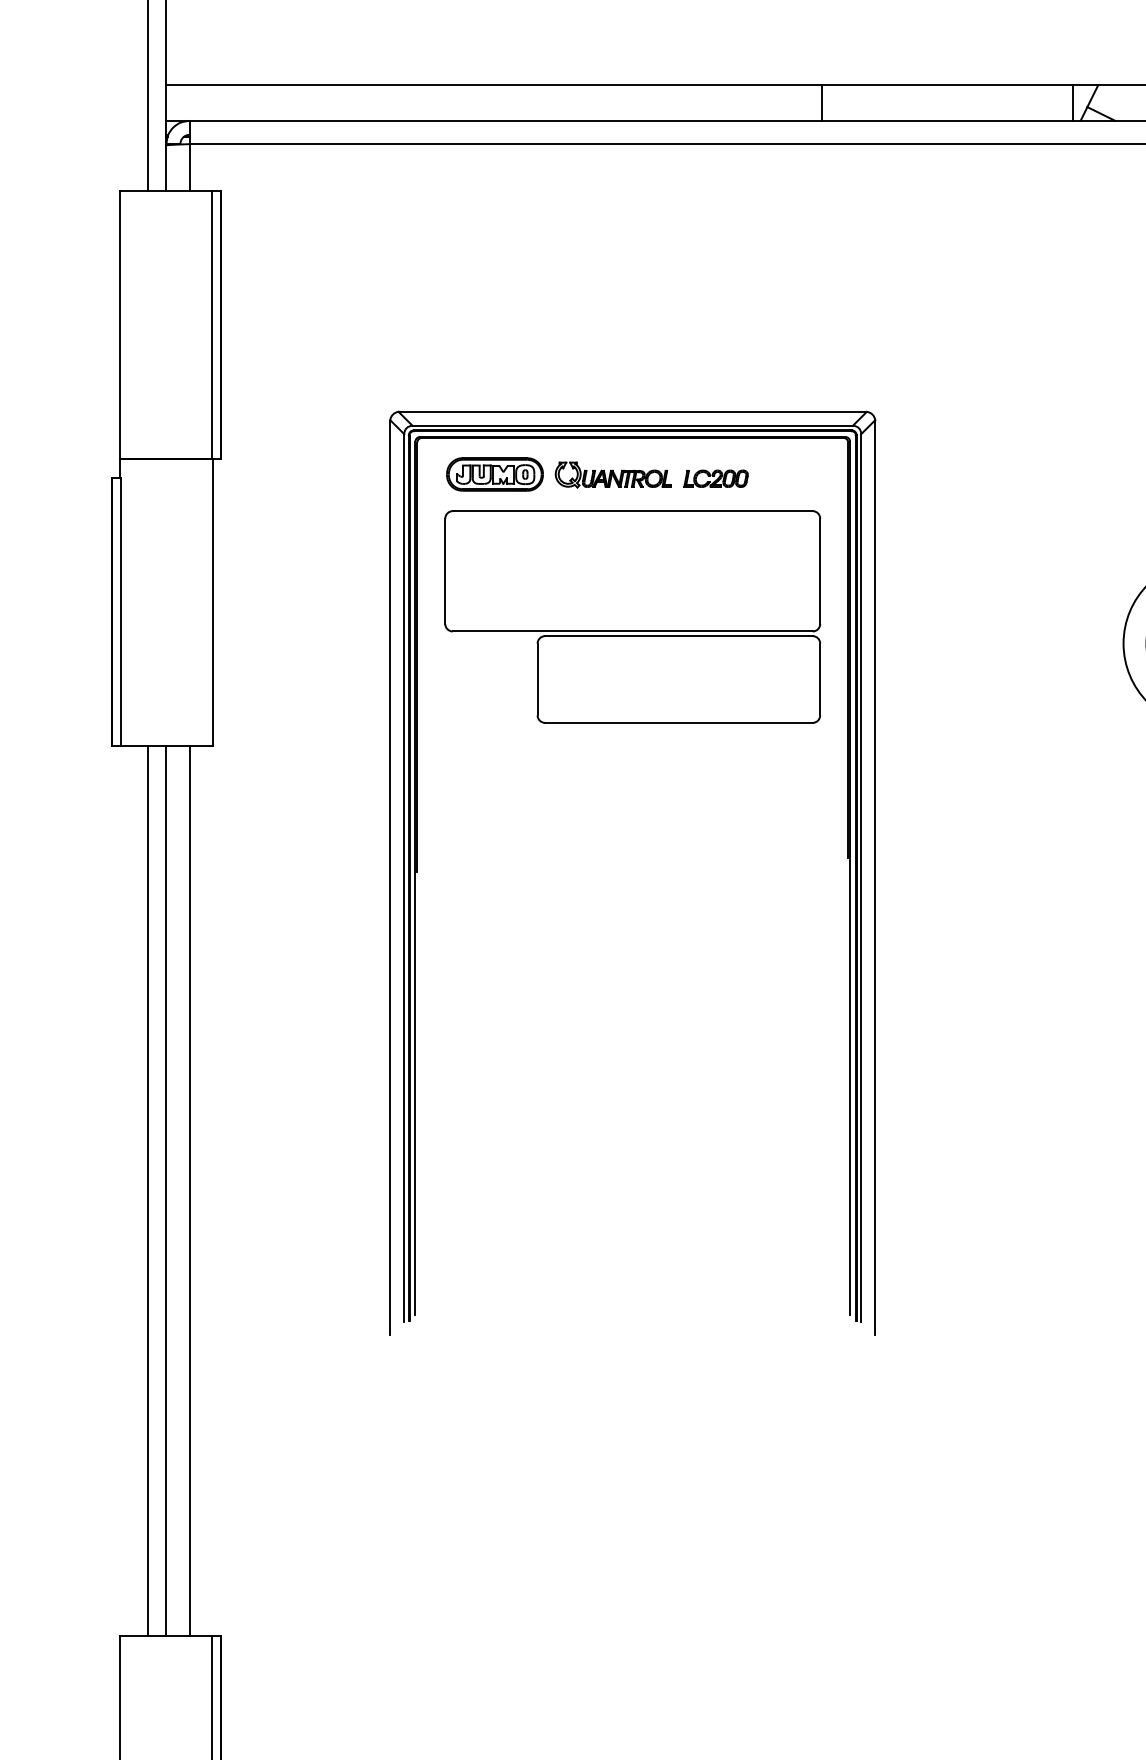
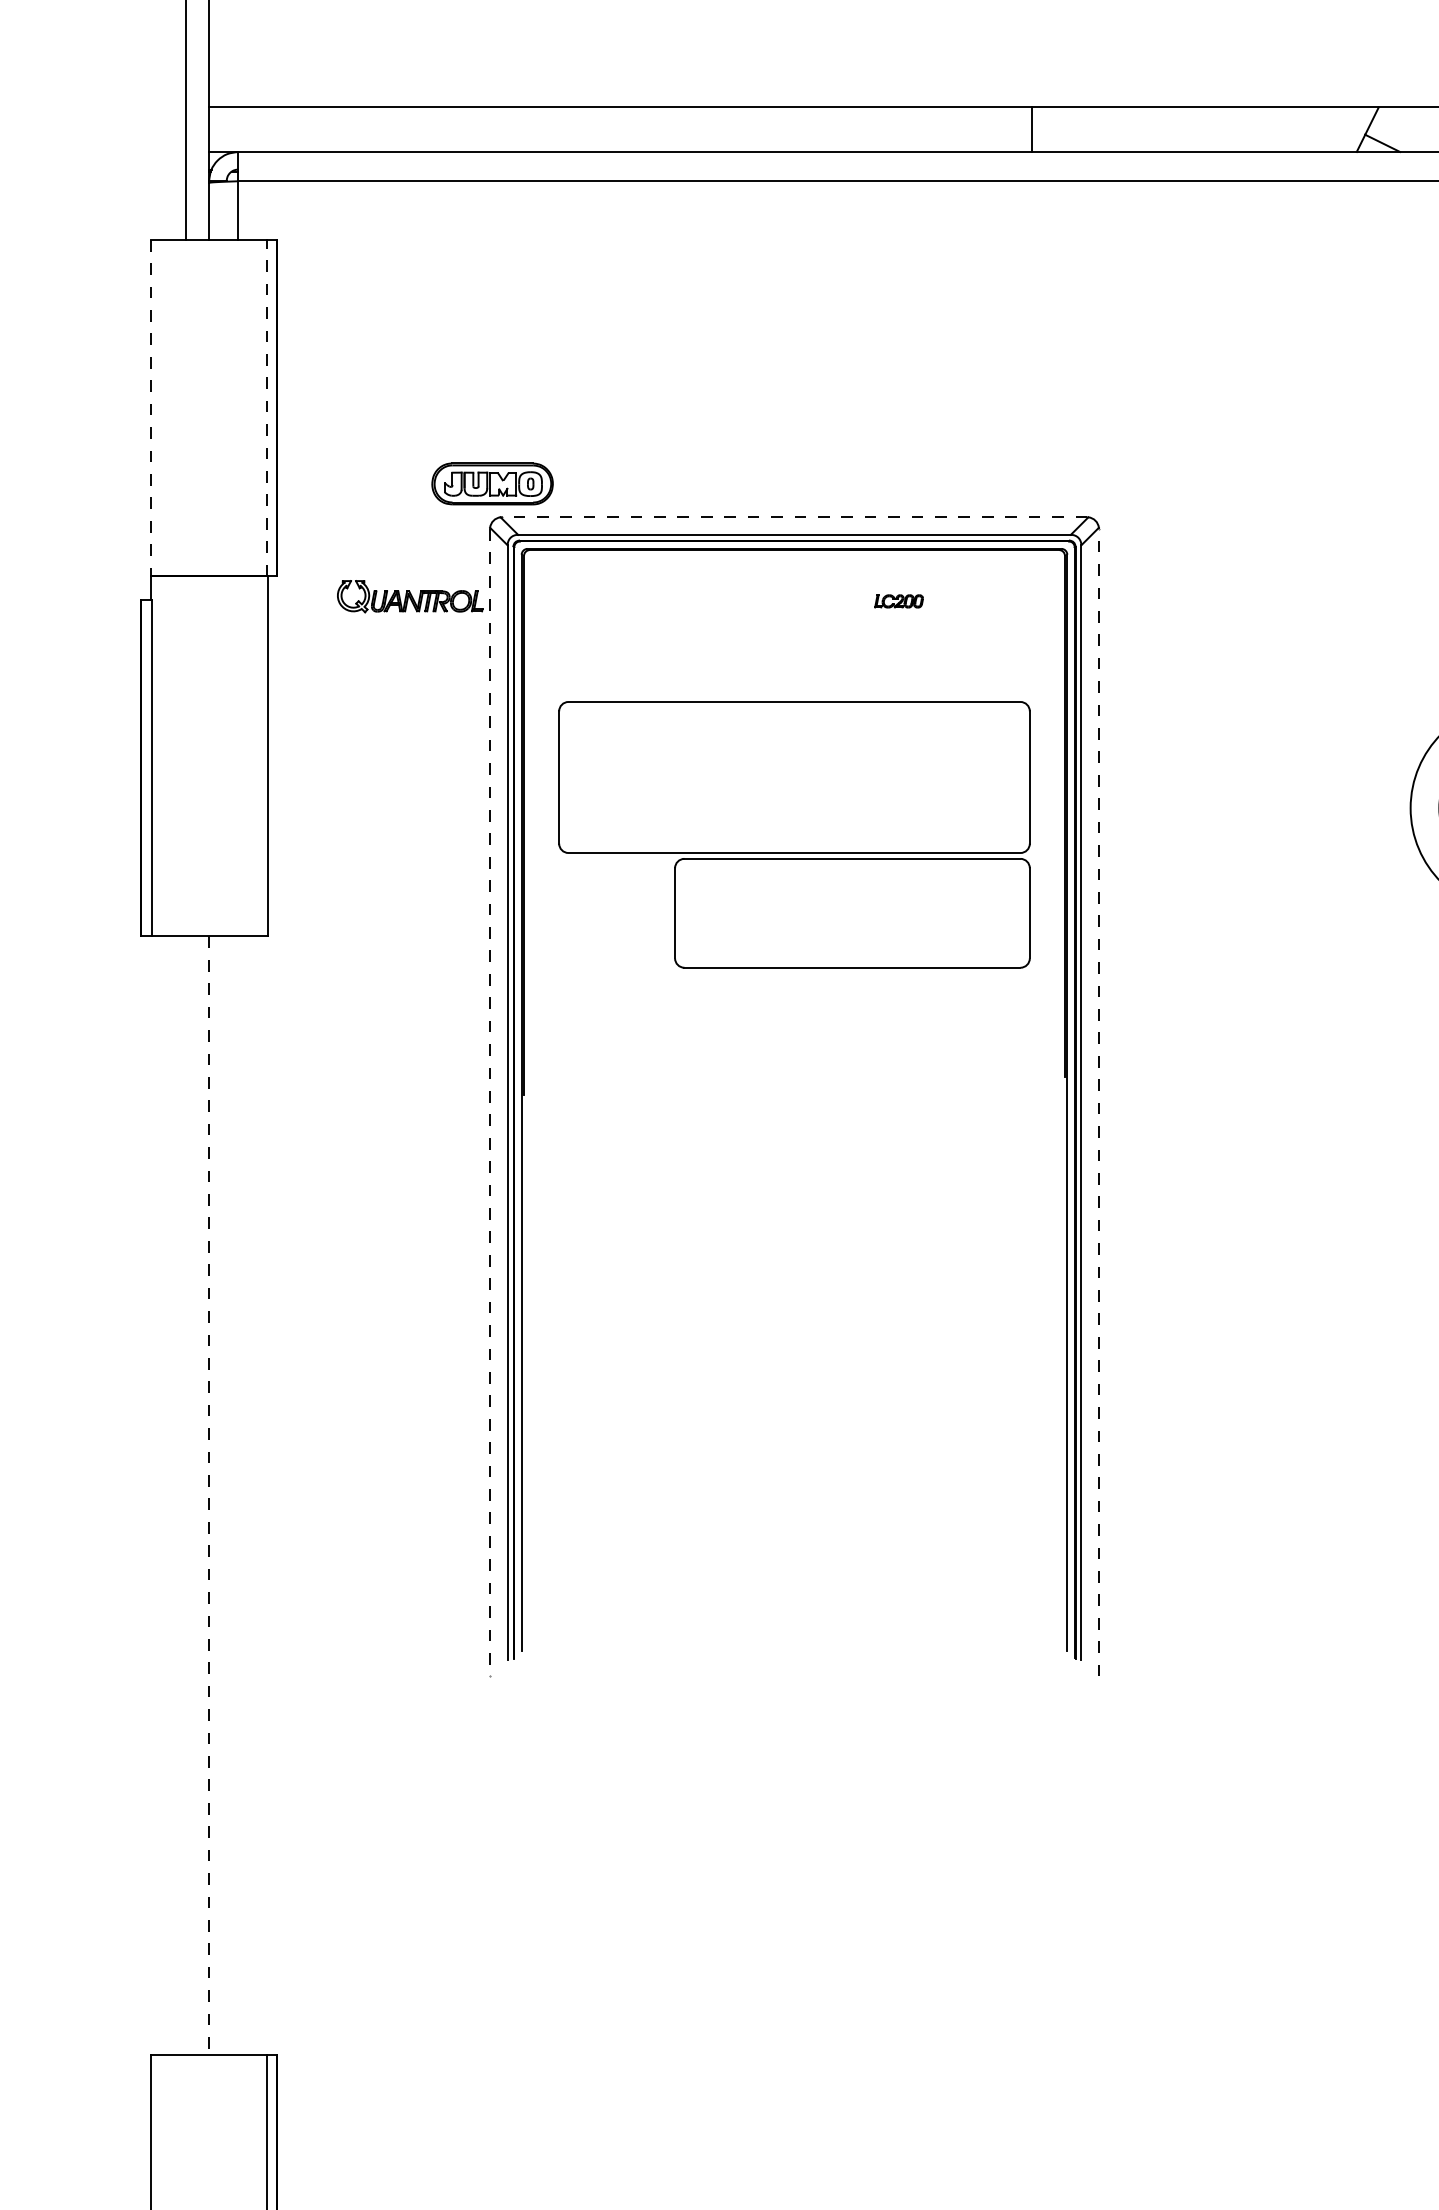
line: (1072, 102) -> (1346, 129), removed
line: (212, 324) -> (266, 407), solid -> dashed
line: (119, 325) -> (150, 408), solid -> dashed
line: (632, 411) -> (794, 517), solid -> dashed
part: (494, 474) -> (492, 483), moved
part: (613, 474) -> (410, 596), moved
part: (715, 478) -> (898, 601), size x0.6
part: (632, 616) -> (794, 834), moved
line: (390, 878) -> (490, 1102), solid -> dashed
line: (874, 878) -> (1098, 1102), solid -> dashed
line: (147, 1191) -> (185, 1495), removed
line: (166, 1191) -> (209, 1496), solid -> dashed
line: (189, 1191) -> (238, 1495), removed

